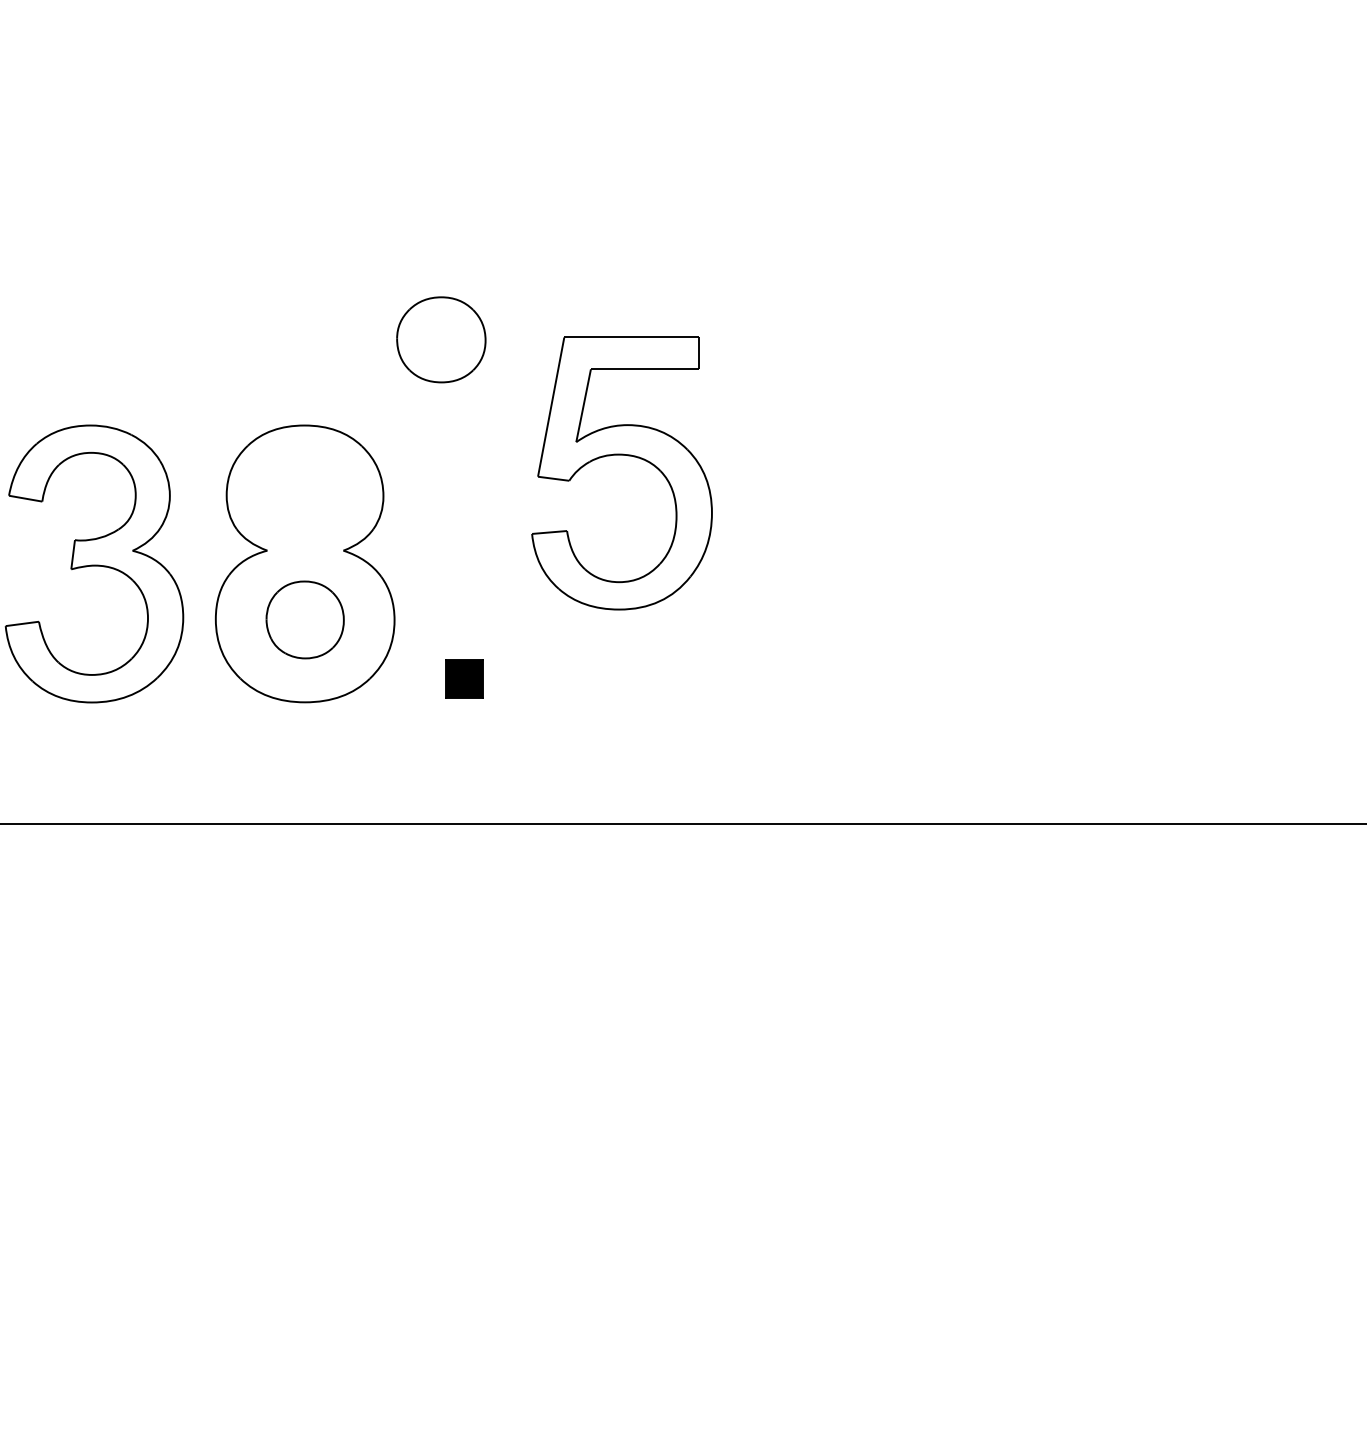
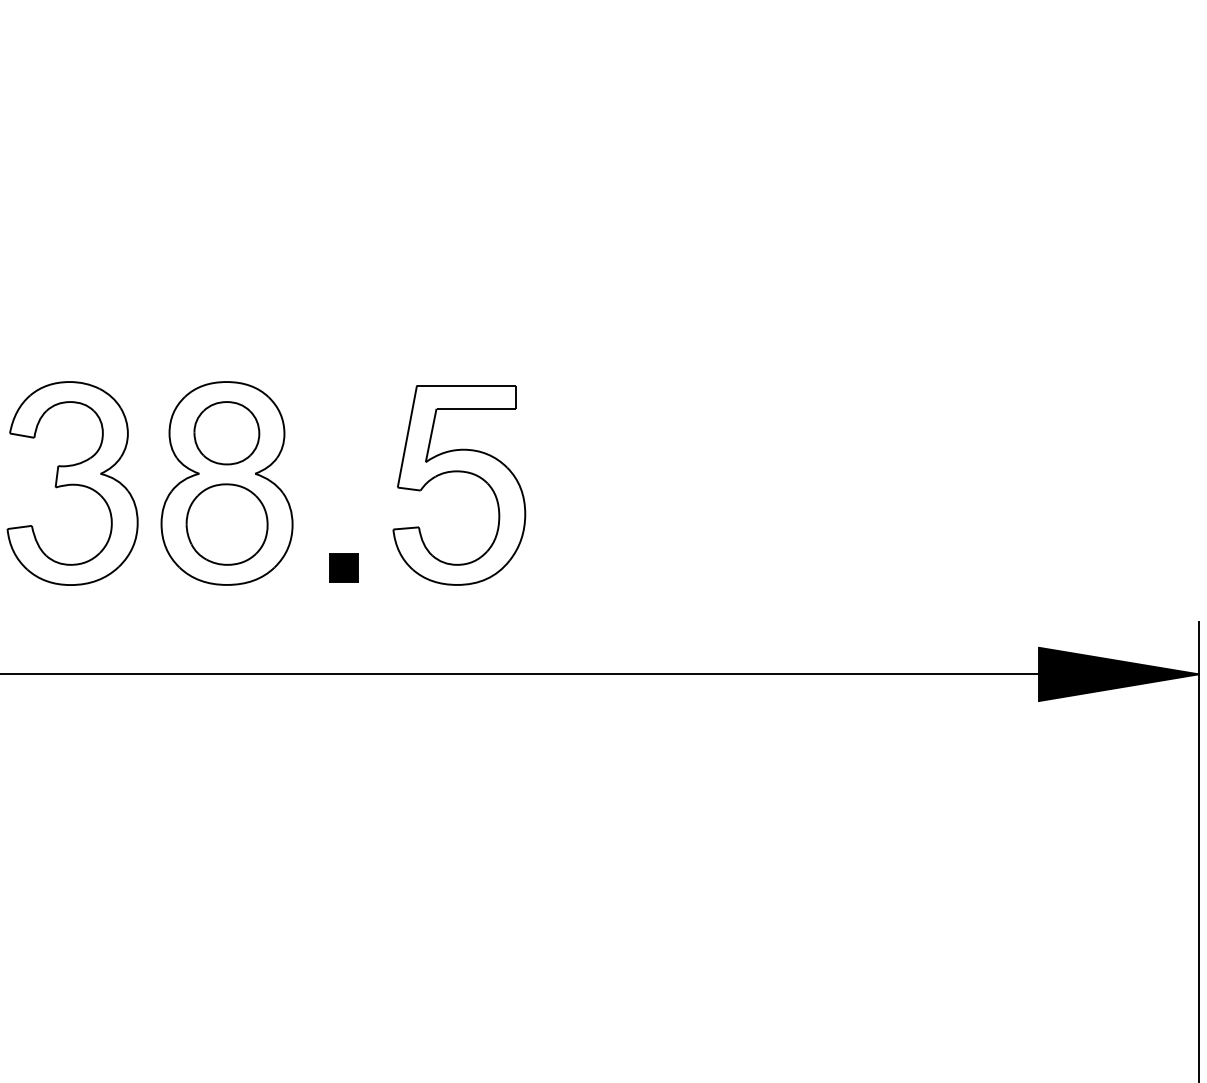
part: (440, 340) -> (226, 433), moved
part: (622, 456) -> (459, 472), moved
part: (304, 619) -> (226, 524), size x1.43

